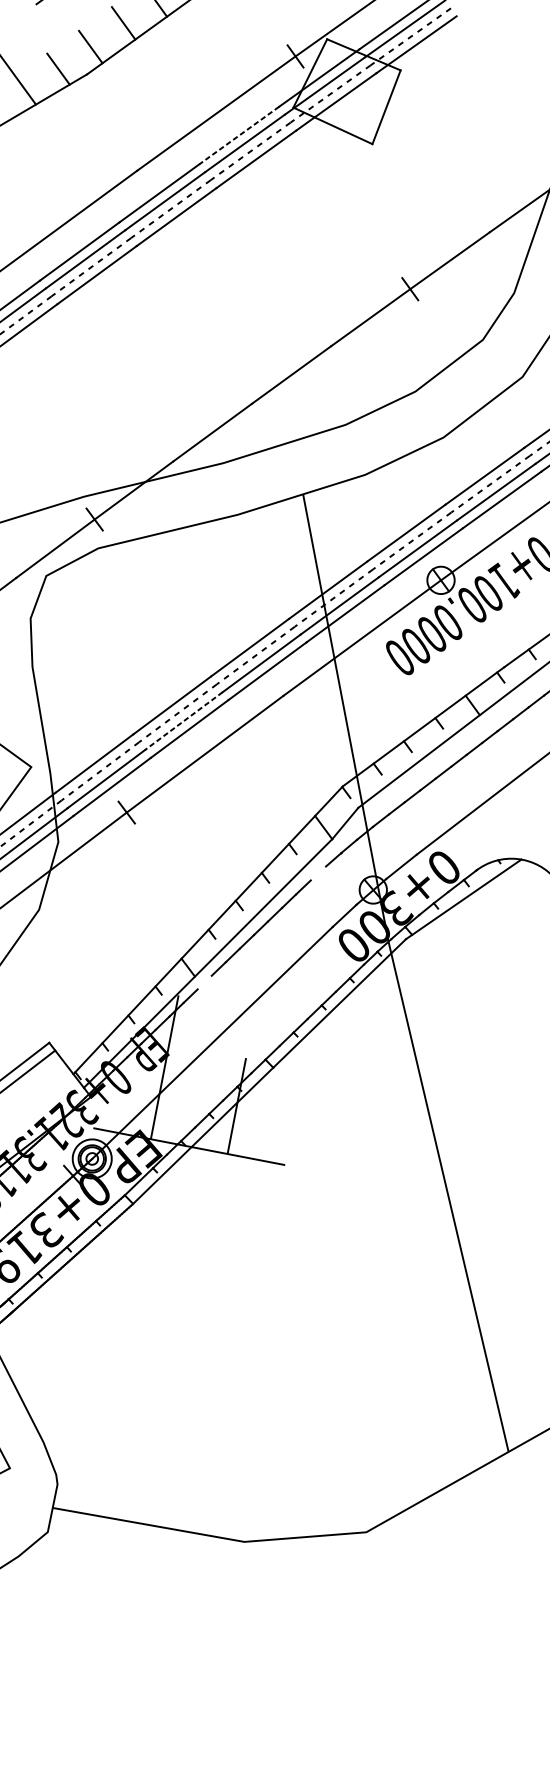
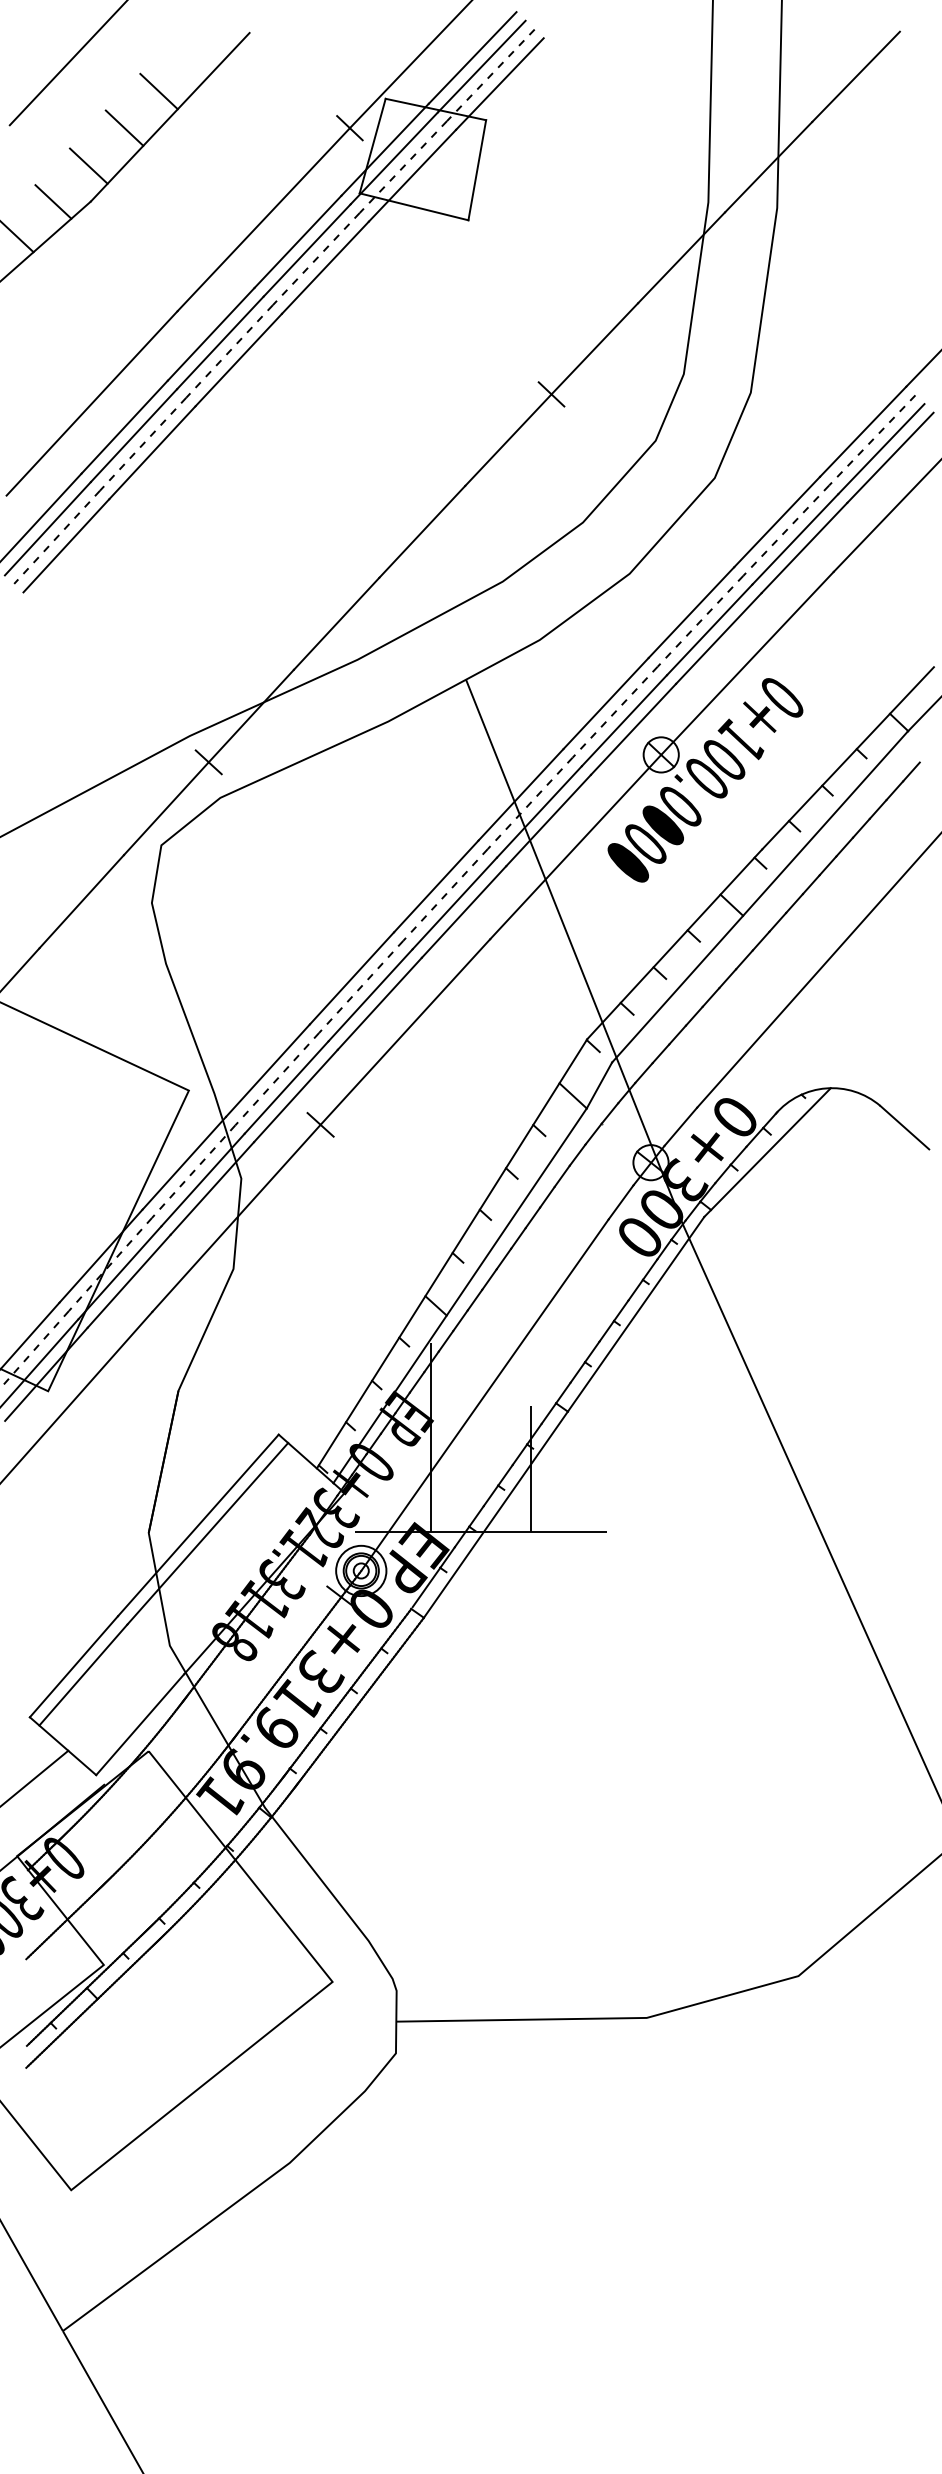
line: (238, 135) -> (297, 242), dashed -> solid
line: (183, 721) -> (370, 995), dashed -> solid
line: (318, 872) -> (577, 1154), added
line: (204, 982) -> (460, 1320), added

